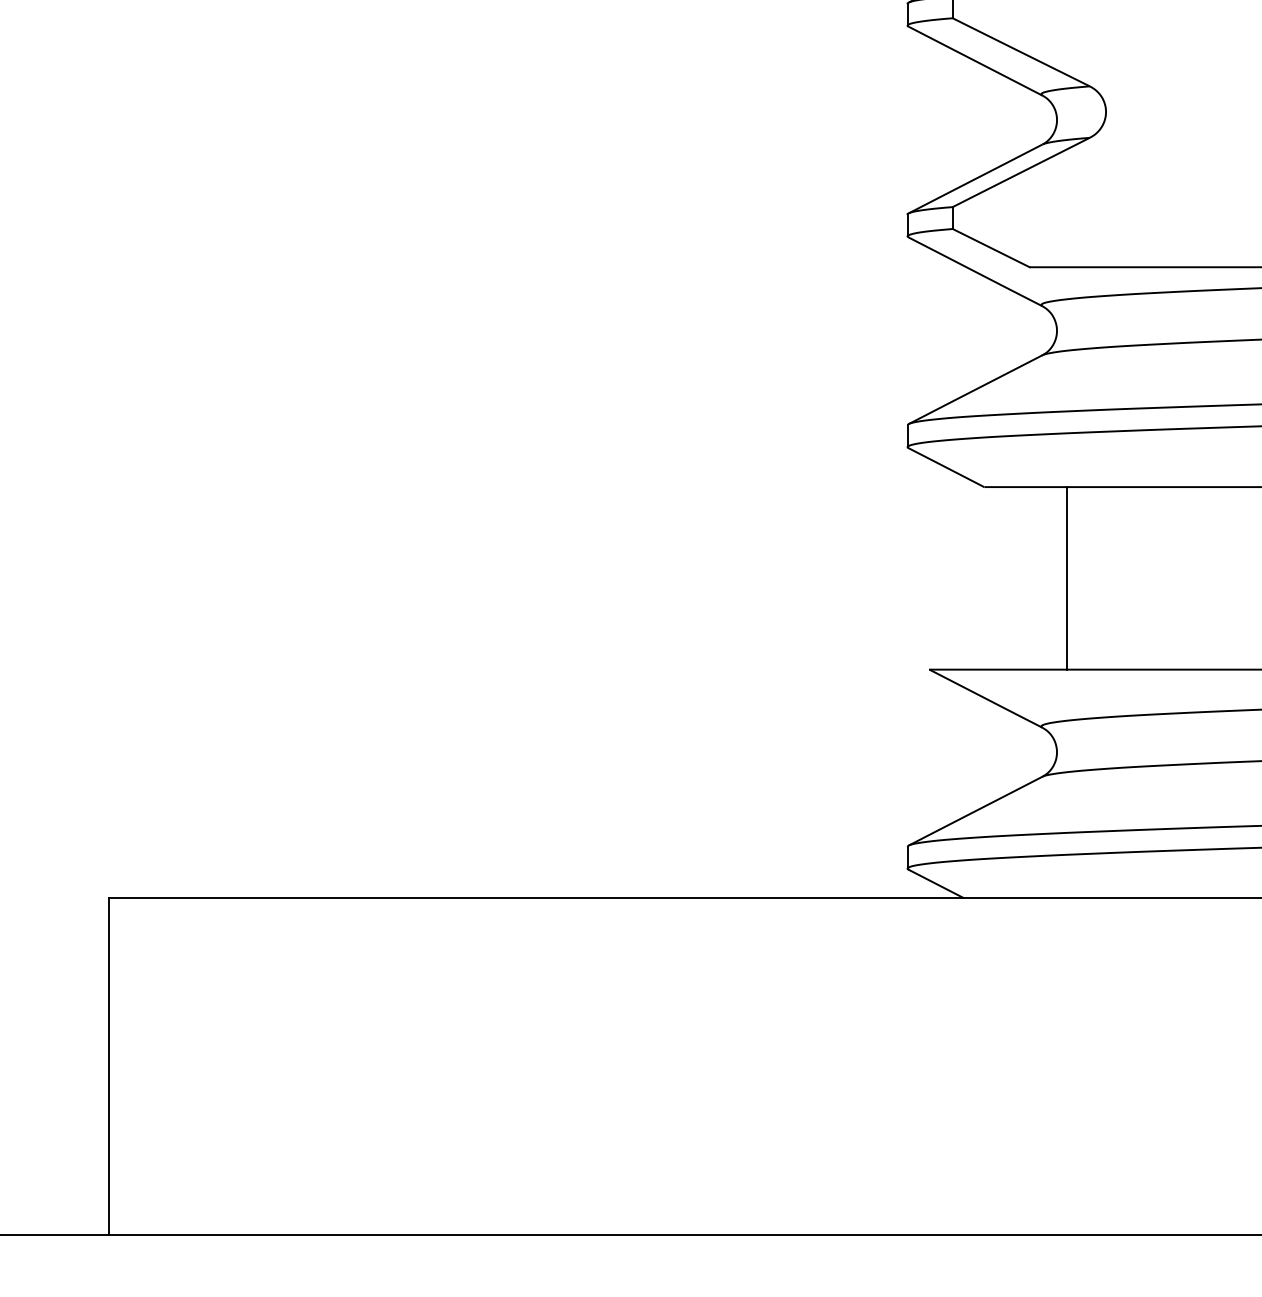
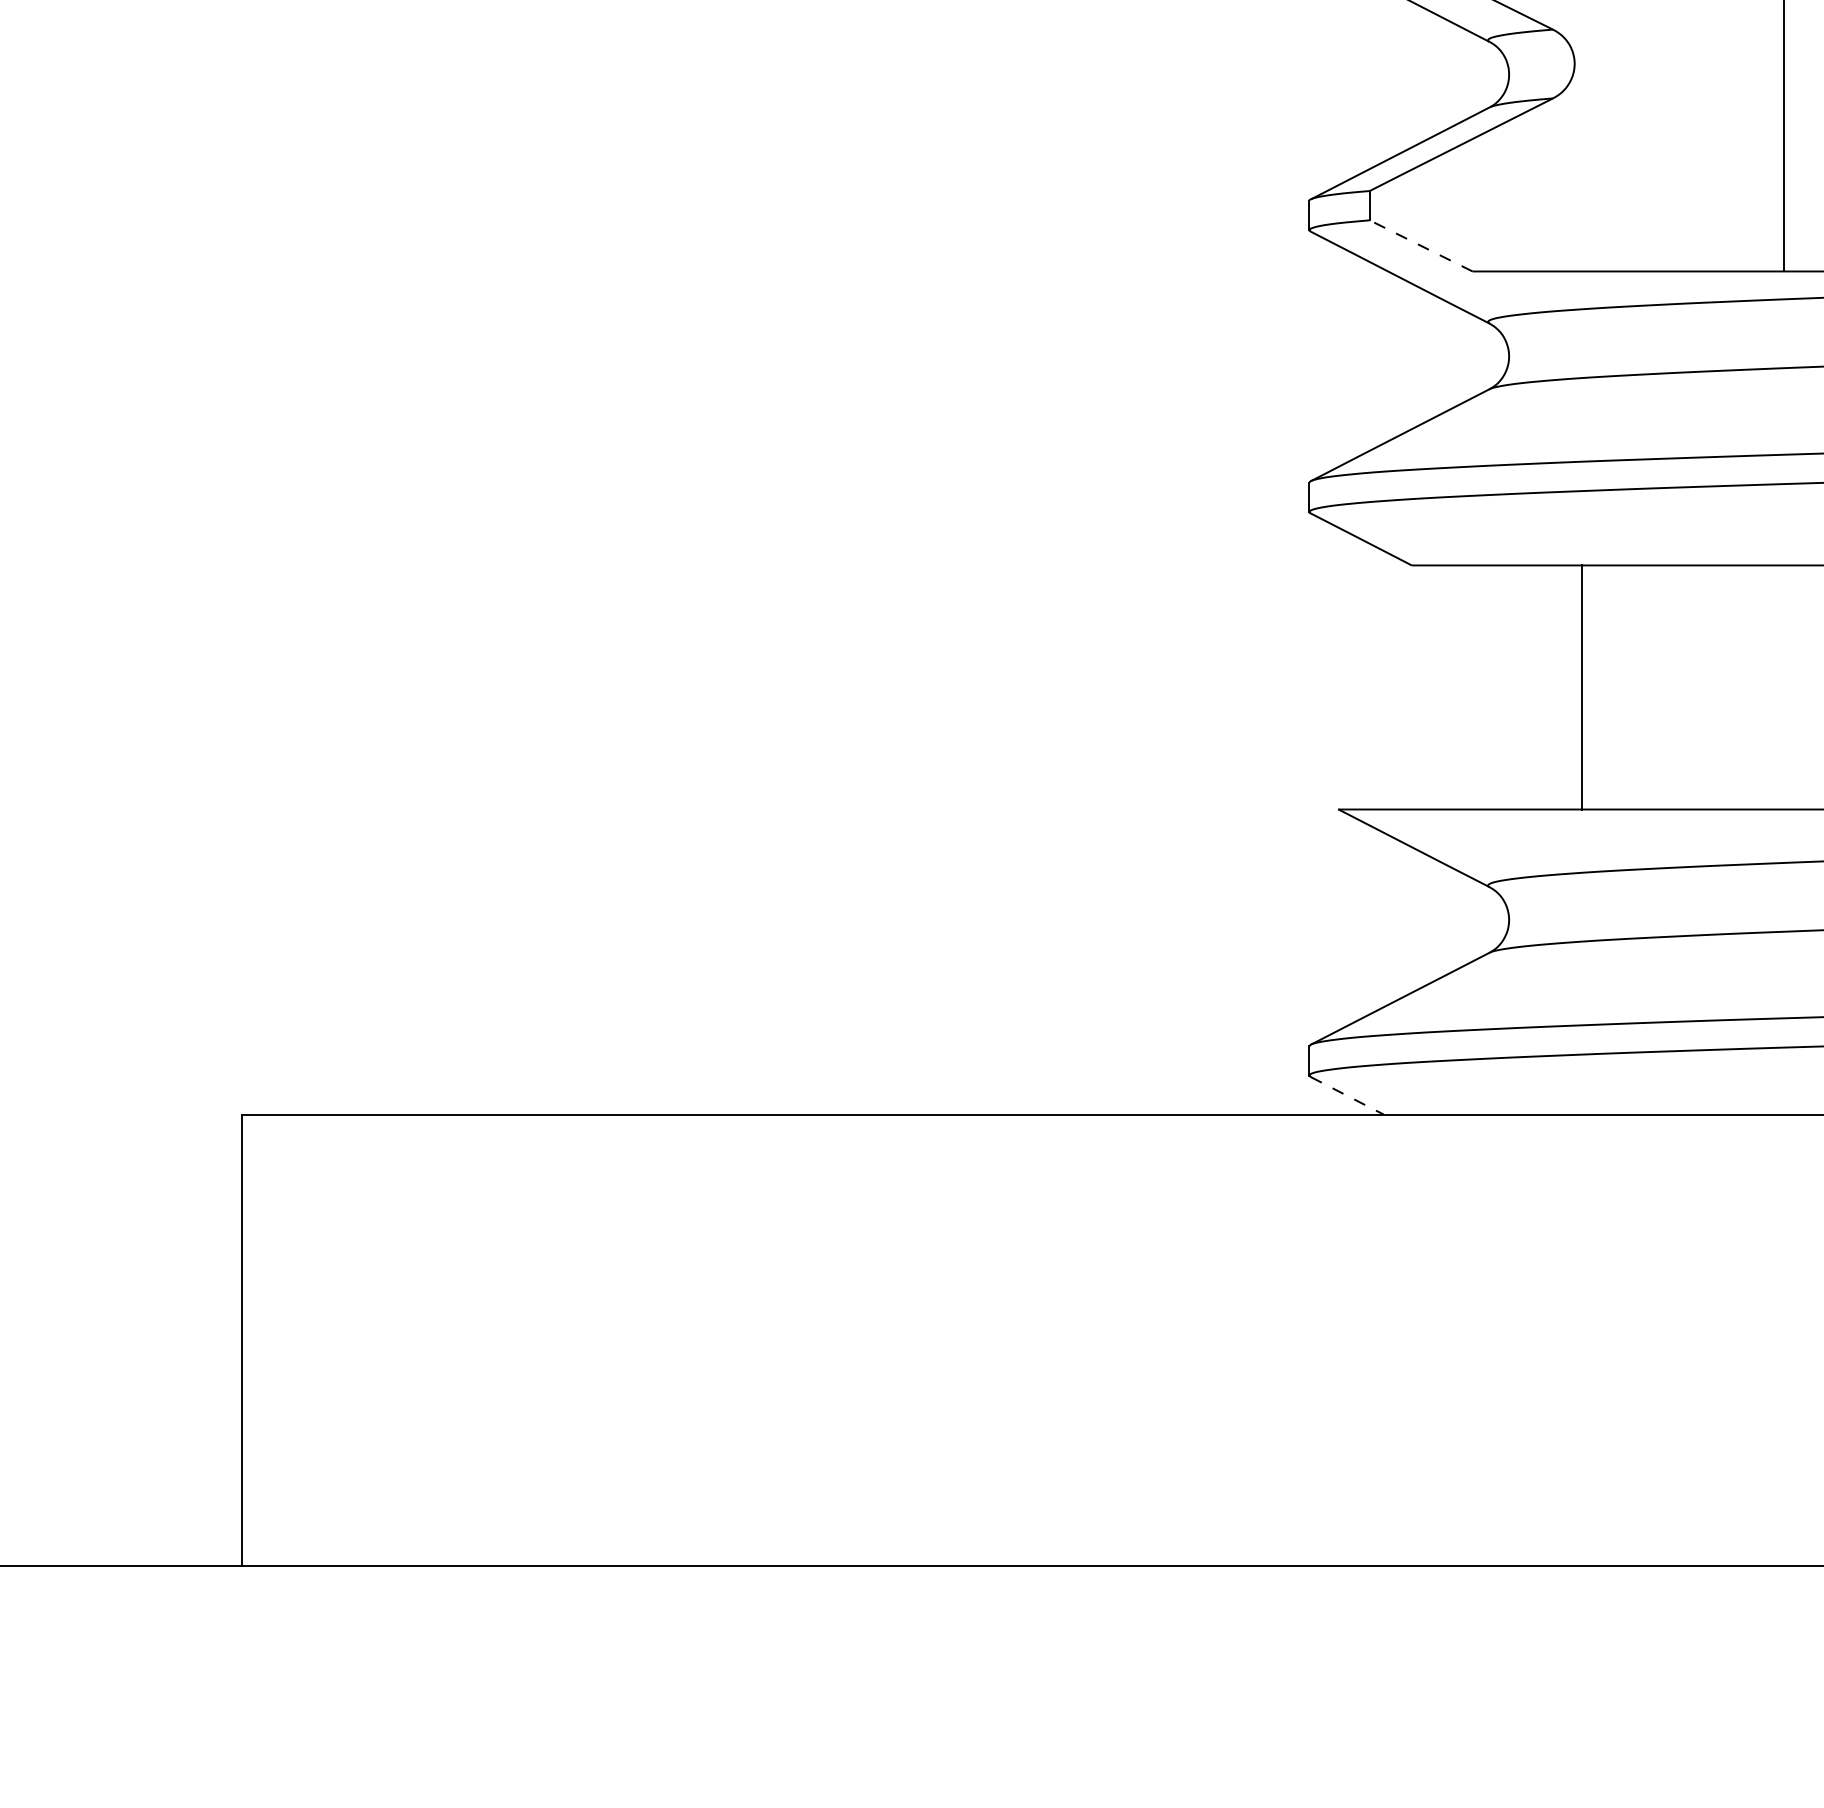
line: (990, 247) -> (1420, 245), solid -> dashed
line: (1067, 578) -> (1581, 687), moved
line: (936, 883) -> (1347, 1095), solid -> dashed

